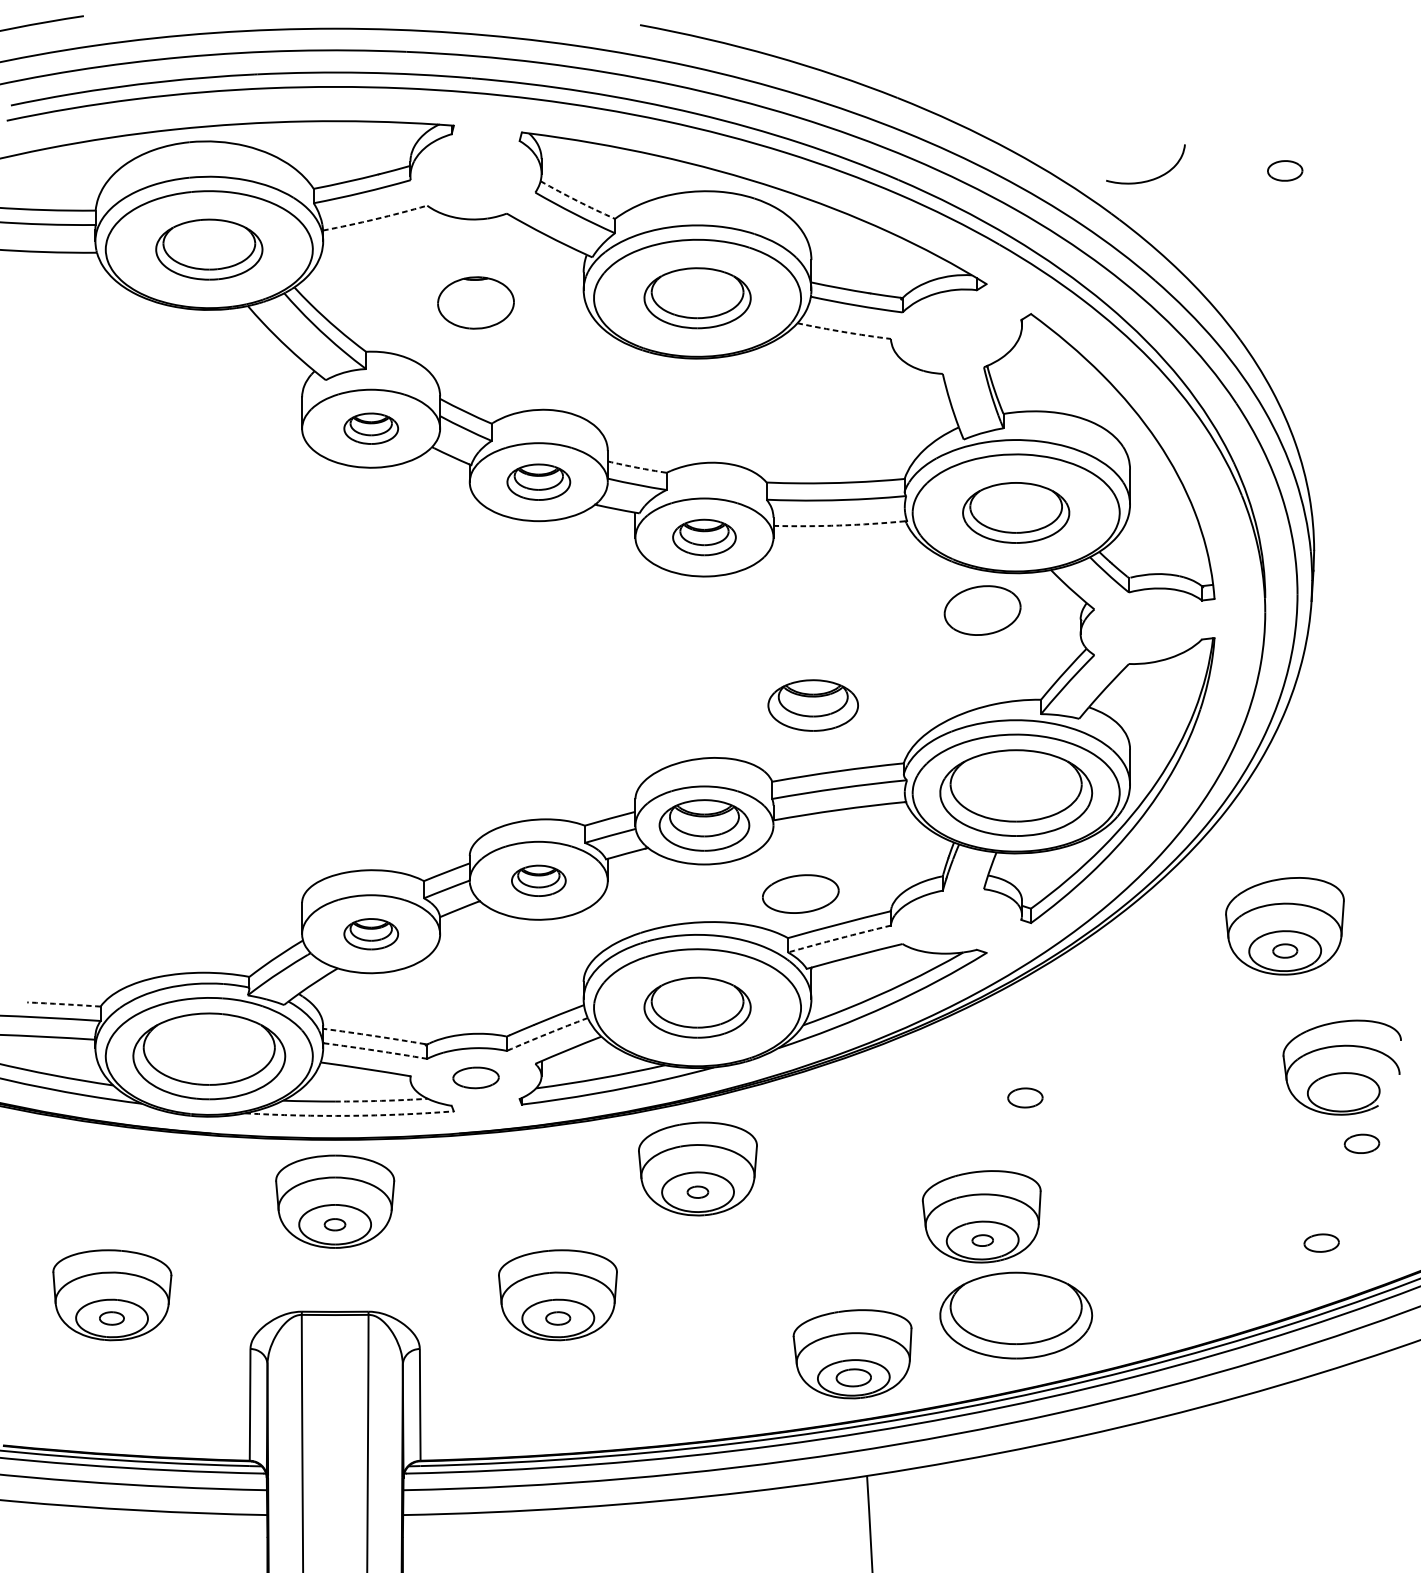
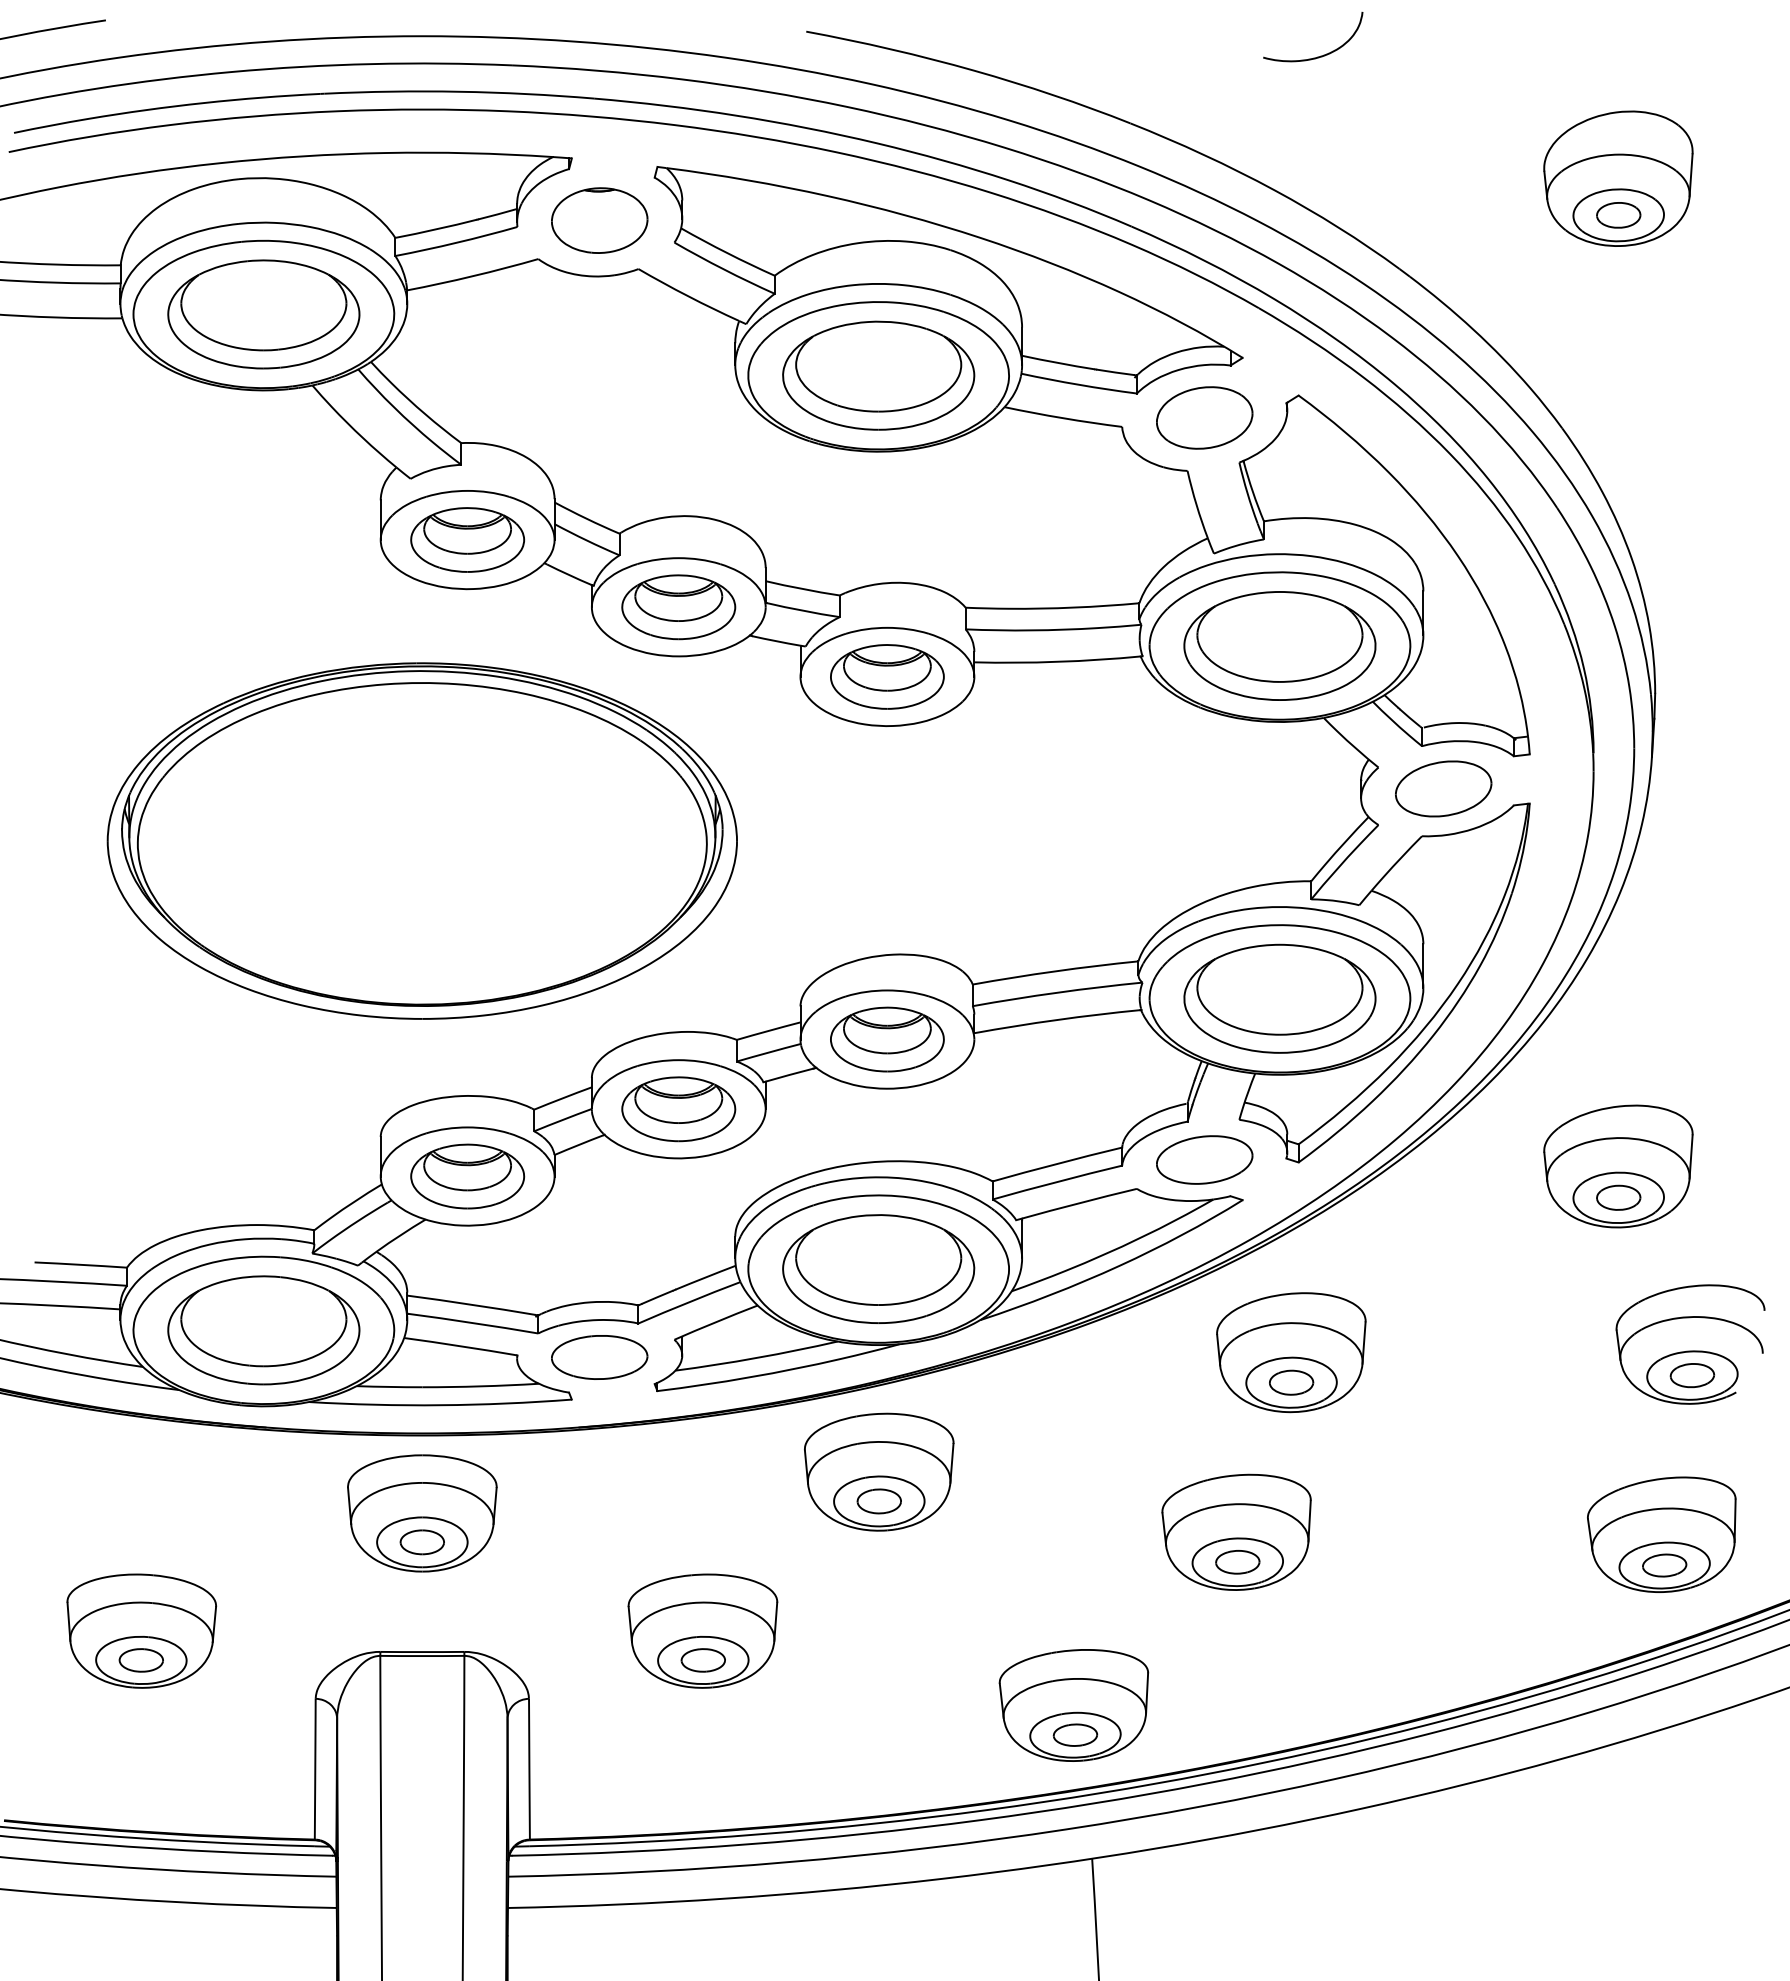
part: (1285, 141) -> (1618, 178), added
curve: (1151, 179) -> (1320, 55), moved
arc: (577, 201) -> (727, 253), dashed -> solid
arc: (375, 219) -> (473, 276), dashed -> solid
part: (209, 249) -> (263, 314), size x1.43
part: (697, 298) -> (878, 375), size x1.43
part: (475, 302) -> (599, 220), moved
arc: (844, 332) -> (1063, 418), dashed -> solid
part: (371, 428) -> (467, 539), size x1.67
arc: (637, 468) -> (802, 589), dashed -> solid
part: (538, 482) -> (678, 607), size x1.43
part: (1015, 512) -> (1279, 645), size x1.43
arc: (839, 525) -> (1057, 661), dashed -> solid
part: (704, 537) -> (887, 676), size x1.43
part: (982, 610) -> (1204, 417), moved
part: (1146, 626) -> (1443, 788), added
part: (334, 667) -> (421, 840), added
part: (813, 705) -> (1024, 888), removed
part: (538, 880) -> (678, 1109), size x1.67
part: (800, 893) -> (1204, 1159), moved
part: (371, 934) -> (467, 1176), size x1.67
arc: (839, 938) -> (1057, 1181), dashed -> solid
part: (1285, 950) -> (1618, 1197), size x1.43
arc: (63, 1004) -> (80, 1264), dashed -> solid
part: (697, 1007) -> (878, 1268), size x1.43
arc: (547, 1034) -> (689, 1302), dashed -> solid
arc: (374, 1035) -> (471, 1304), dashed -> solid
arc: (375, 1050) -> (473, 1323), dashed -> solid
part: (1025, 1073) -> (1291, 1352), added
part: (475, 1077) -> (599, 1357), size x1.67
arc: (381, 1100) -> (480, 1386), dashed -> solid
arc: (349, 1116) -> (440, 1405), dashed -> solid
part: (1362, 1143) -> (1692, 1375), moved
part: (697, 1192) -> (878, 1501), size x1.67
part: (1319, 1218) -> (1661, 1534), added
part: (334, 1224) -> (421, 1542), size x1.67
part: (982, 1240) -> (1237, 1562), size x1.67
part: (1015, 1315) -> (1279, 1656), removed
part: (111, 1318) -> (140, 1660), size x1.43
part: (557, 1318) -> (702, 1660), size x1.43

